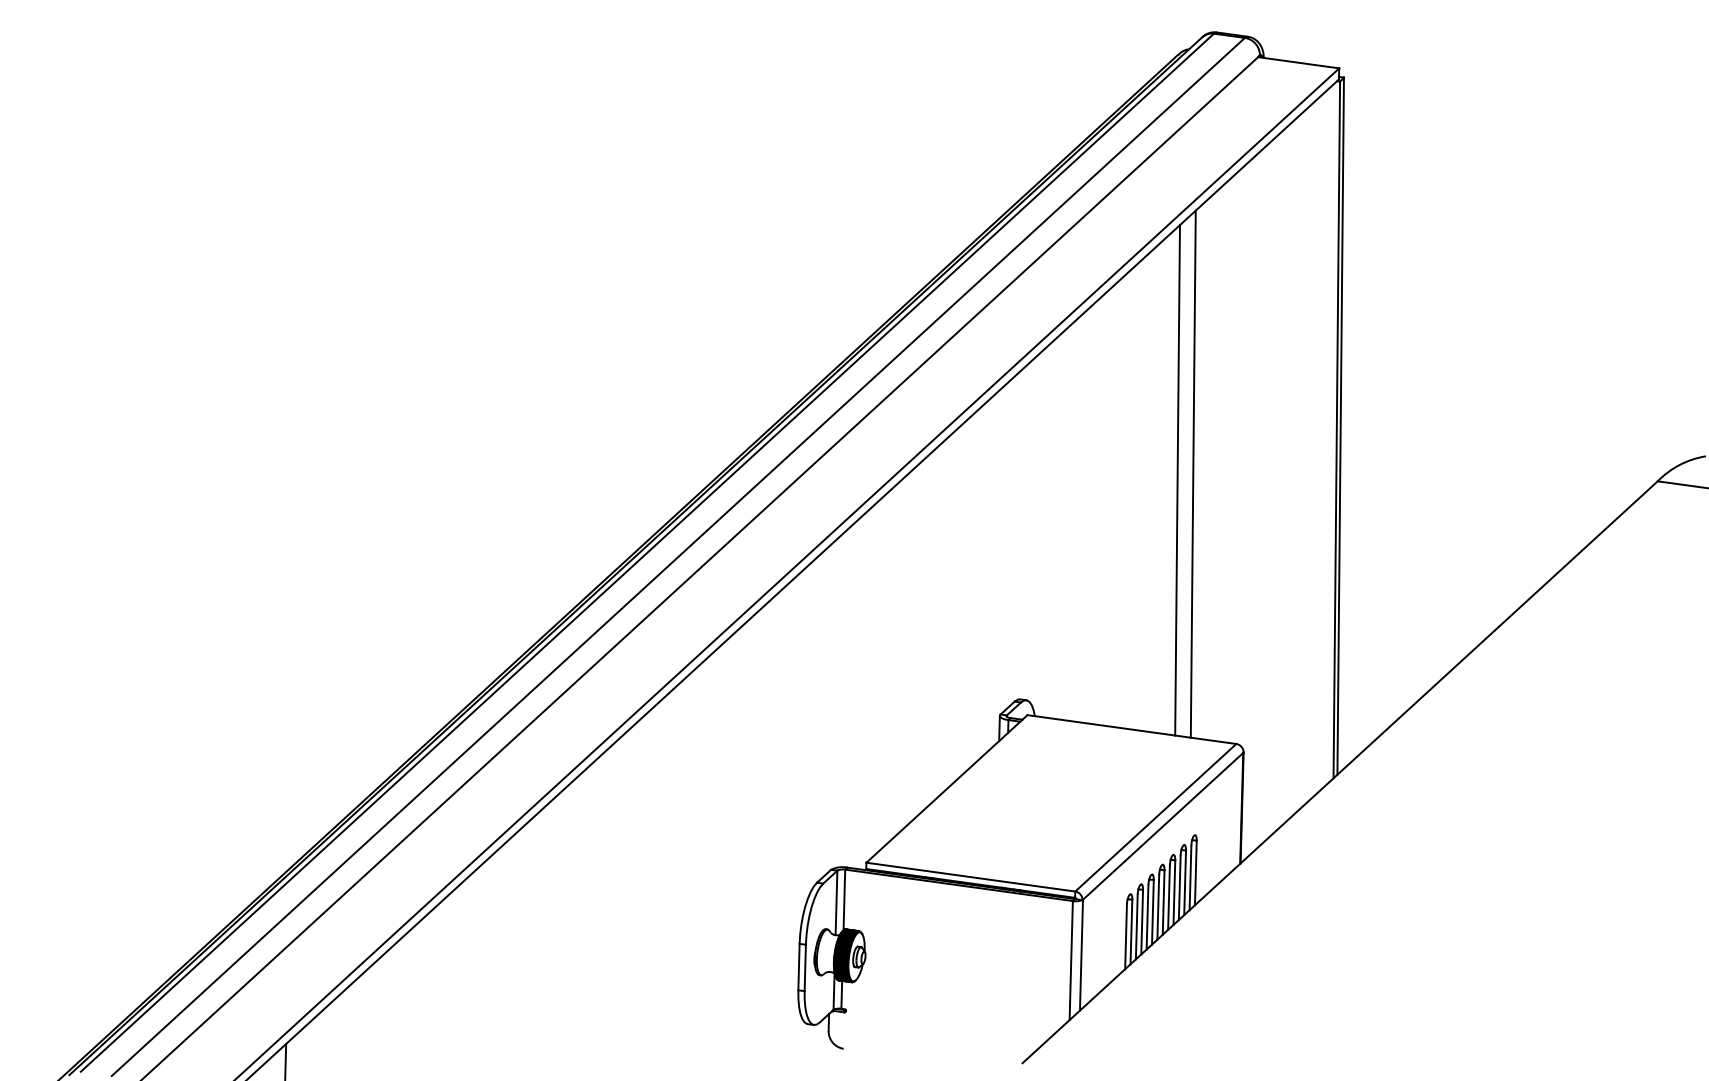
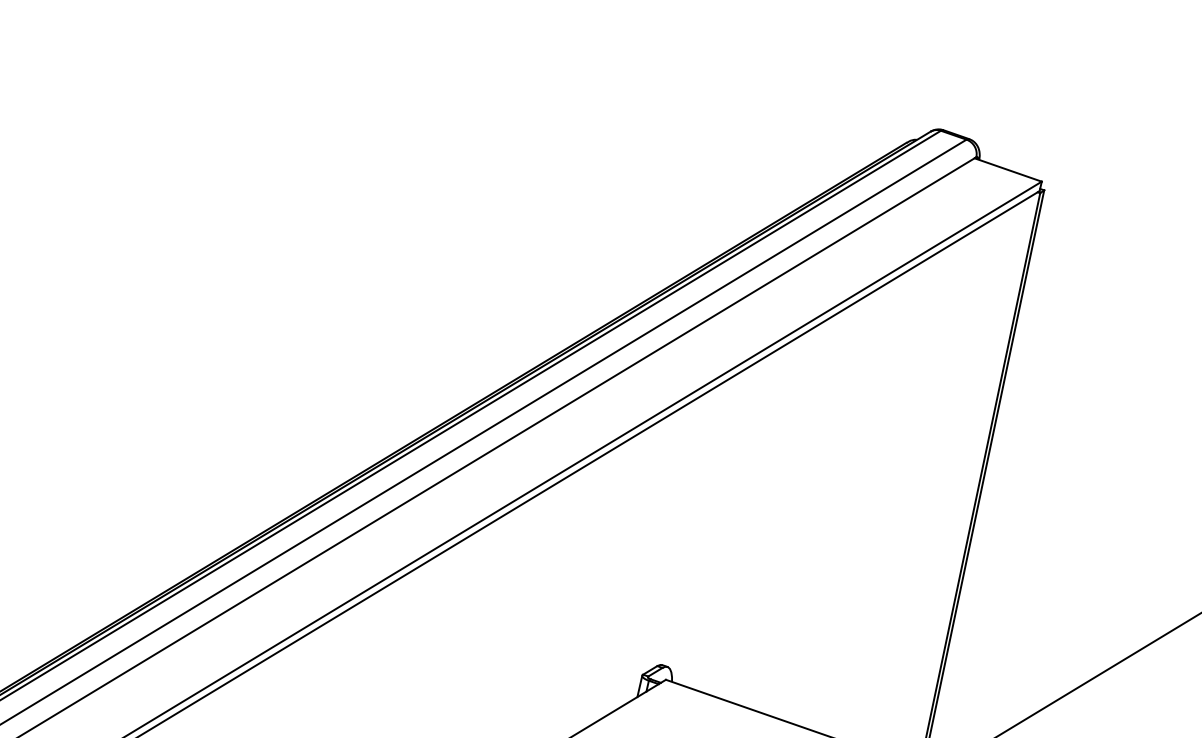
line: (1192, 473) -> (847, 501), removed
line: (1177, 480) -> (833, 505), removed

